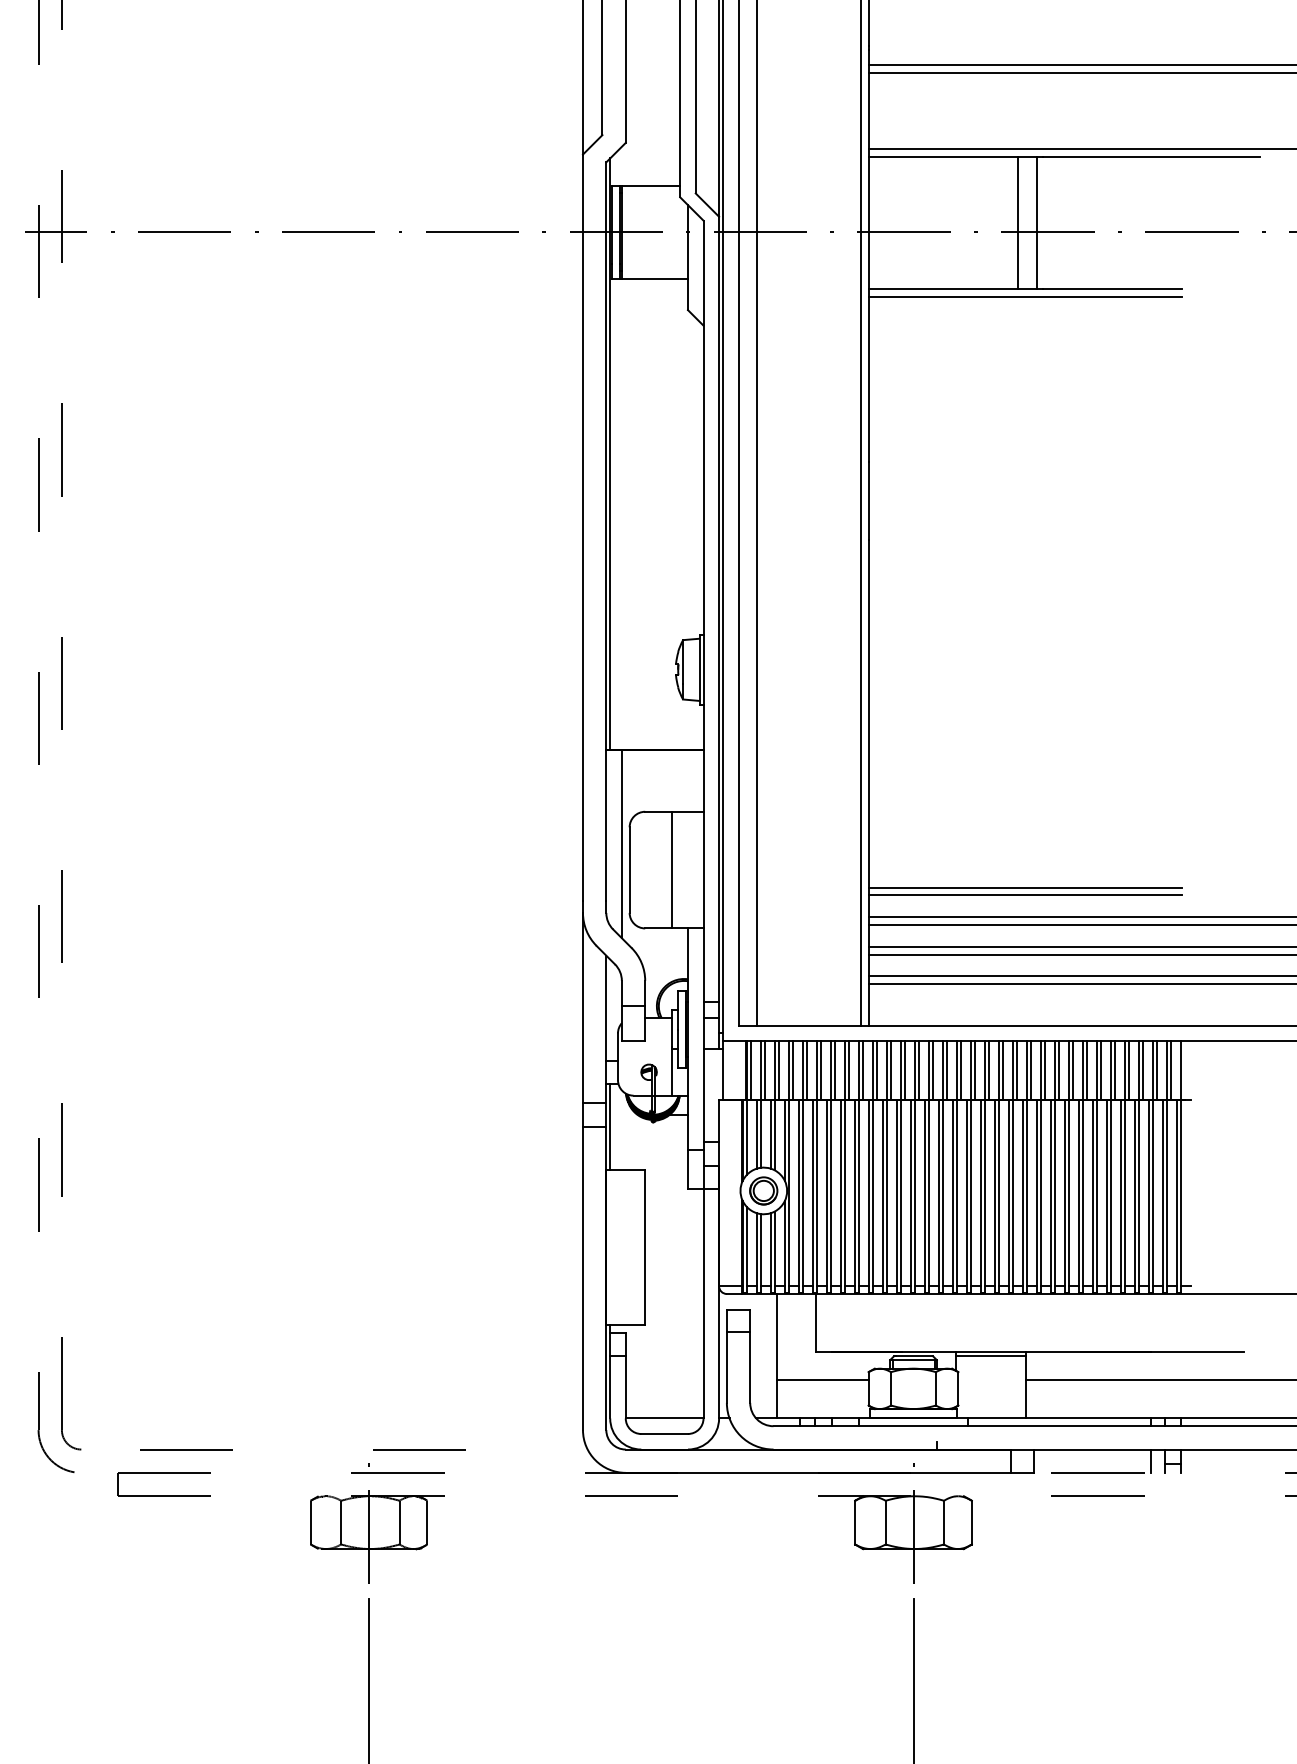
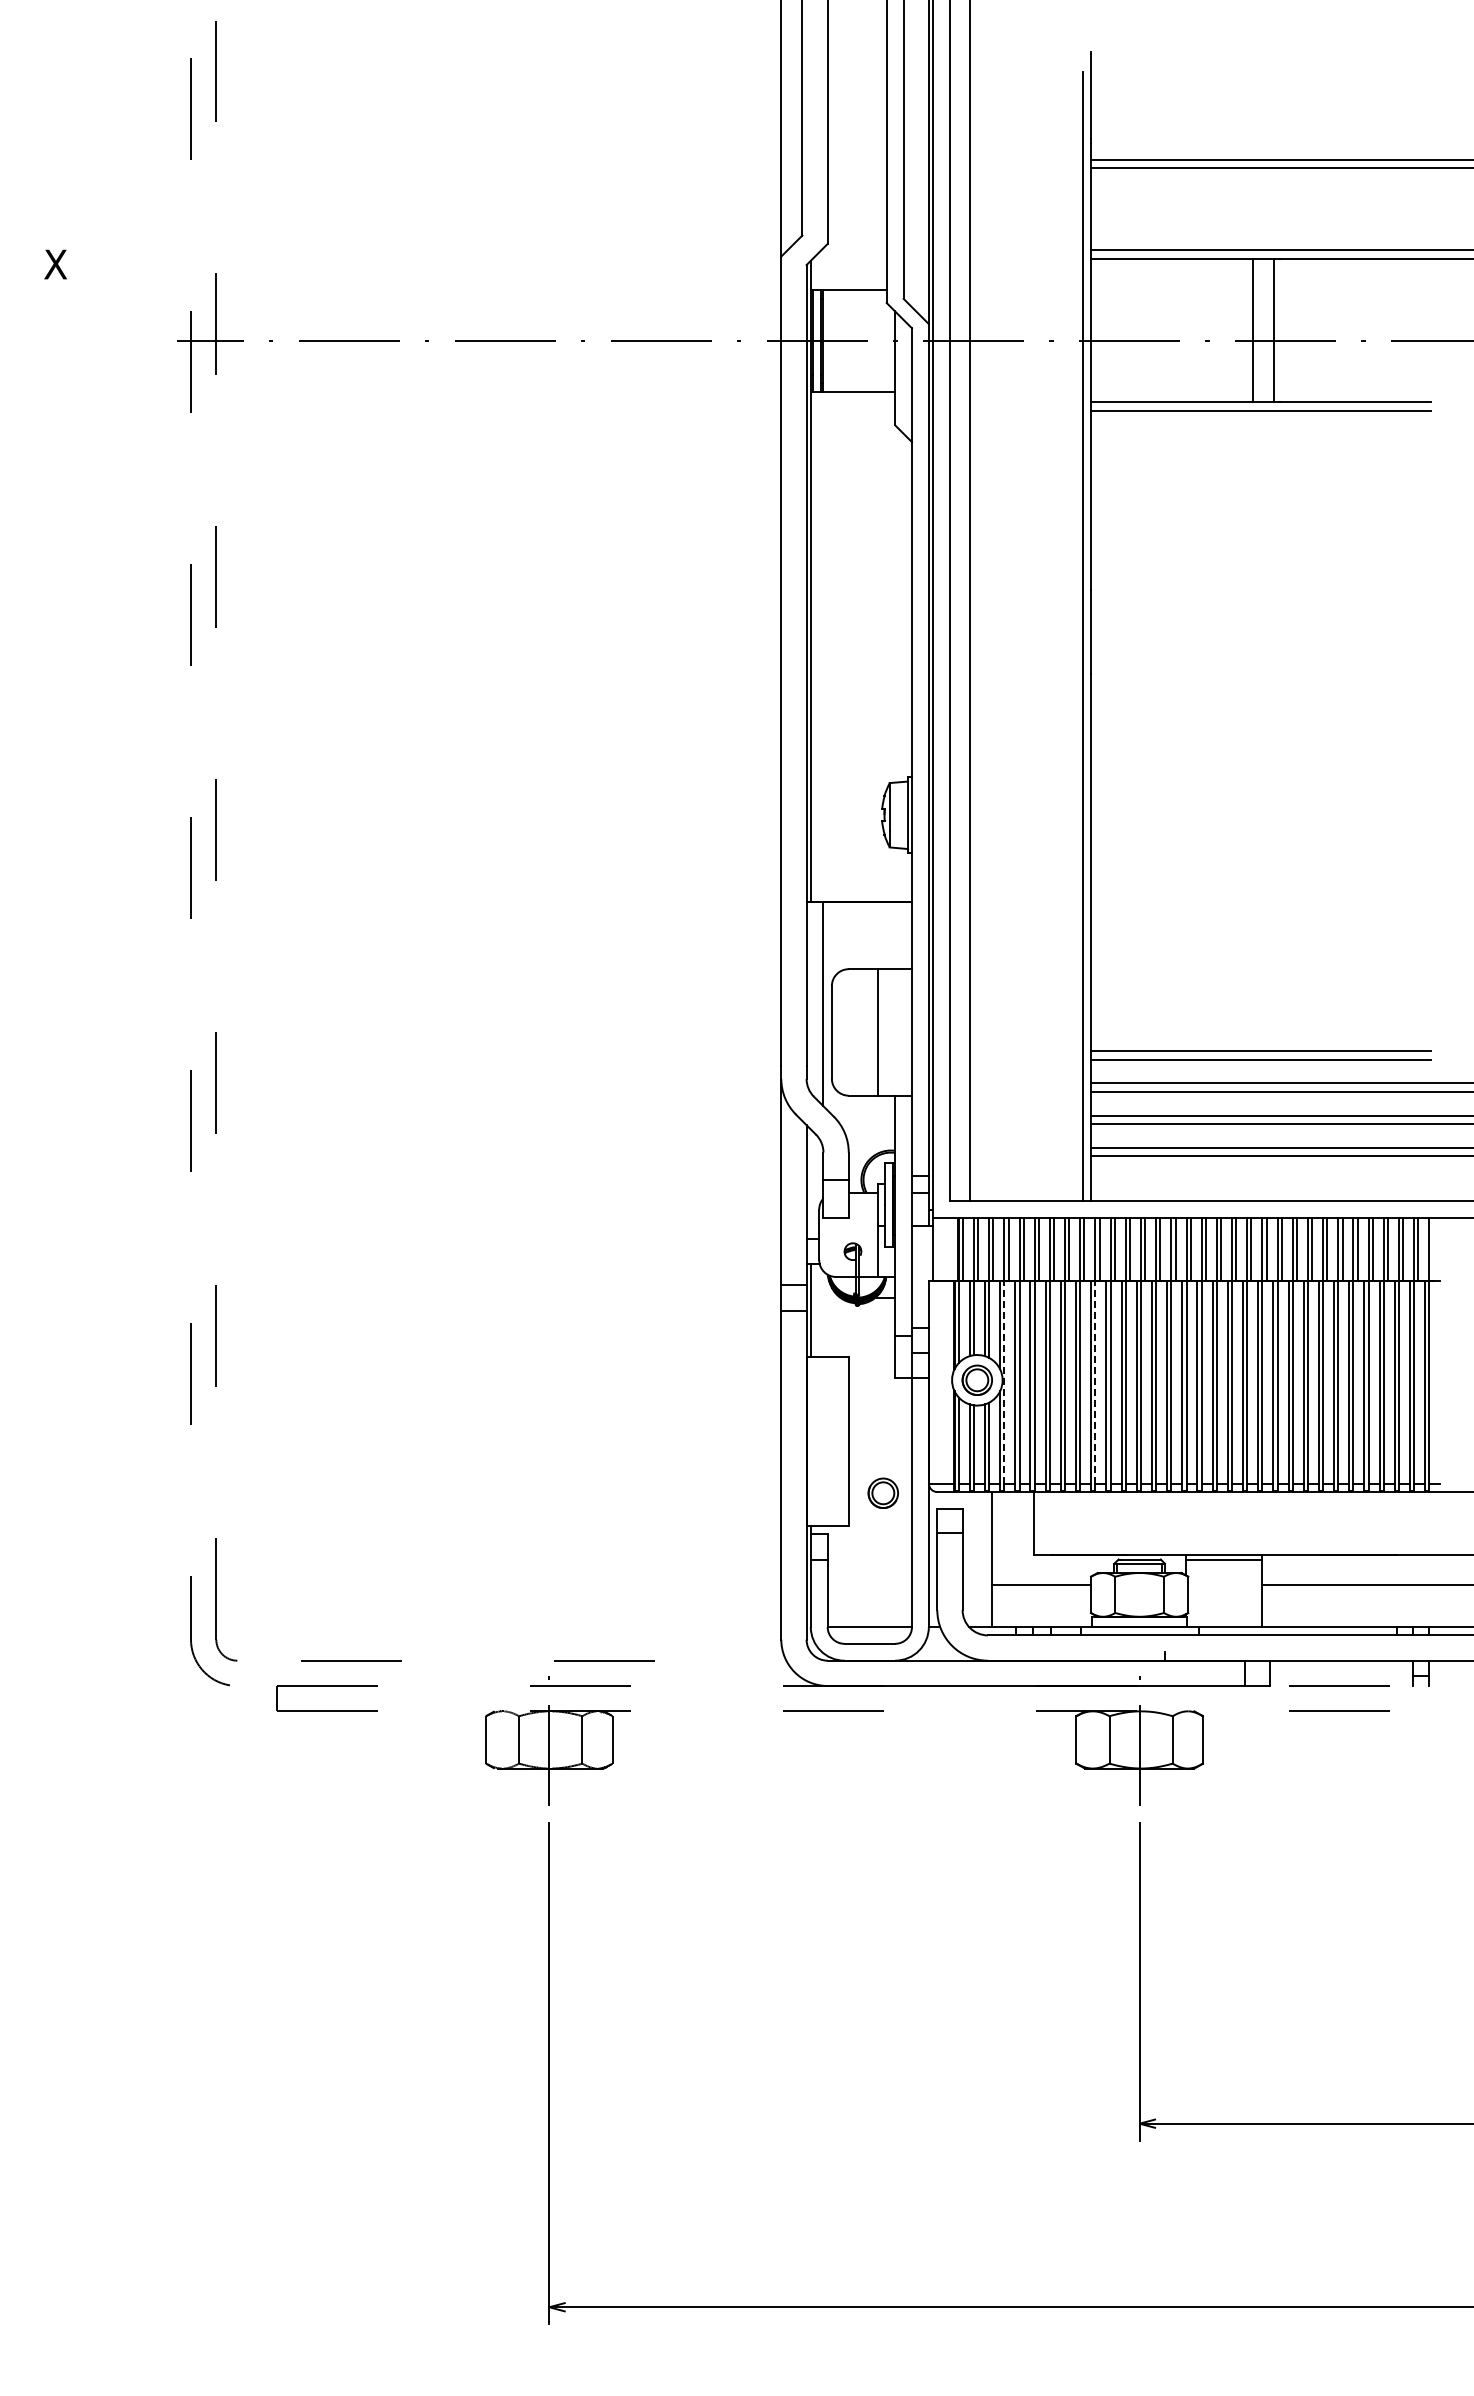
line: (788, 1192) -> (1004, 1381), solid -> dashed
line: (872, 1192) -> (1095, 1381), solid -> dashed
part: (676, 1294) -> (882, 1492), added
line: (1150, 1460) -> (1396, 1672), removed

